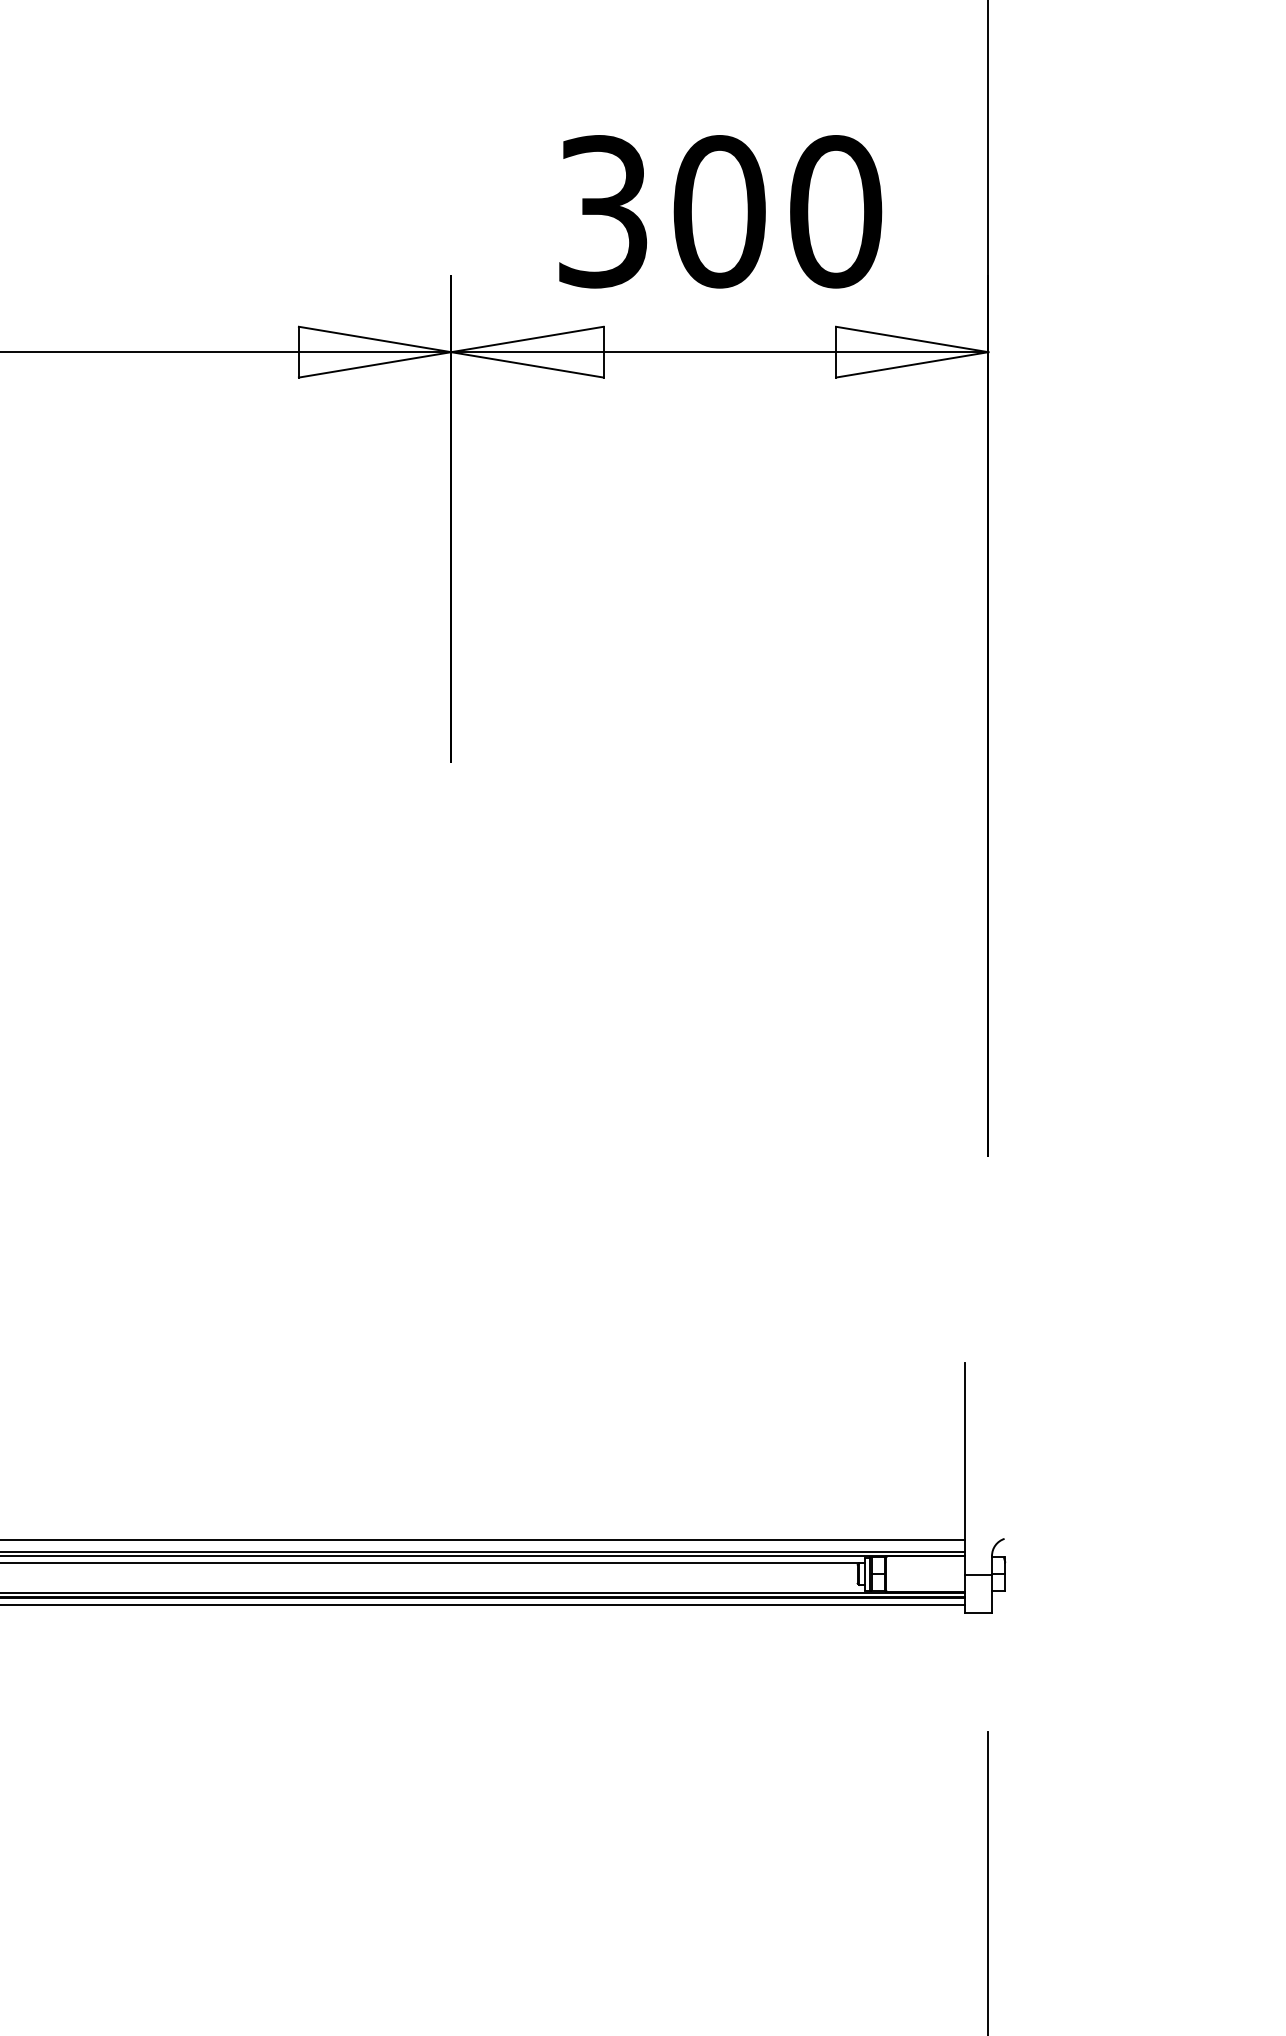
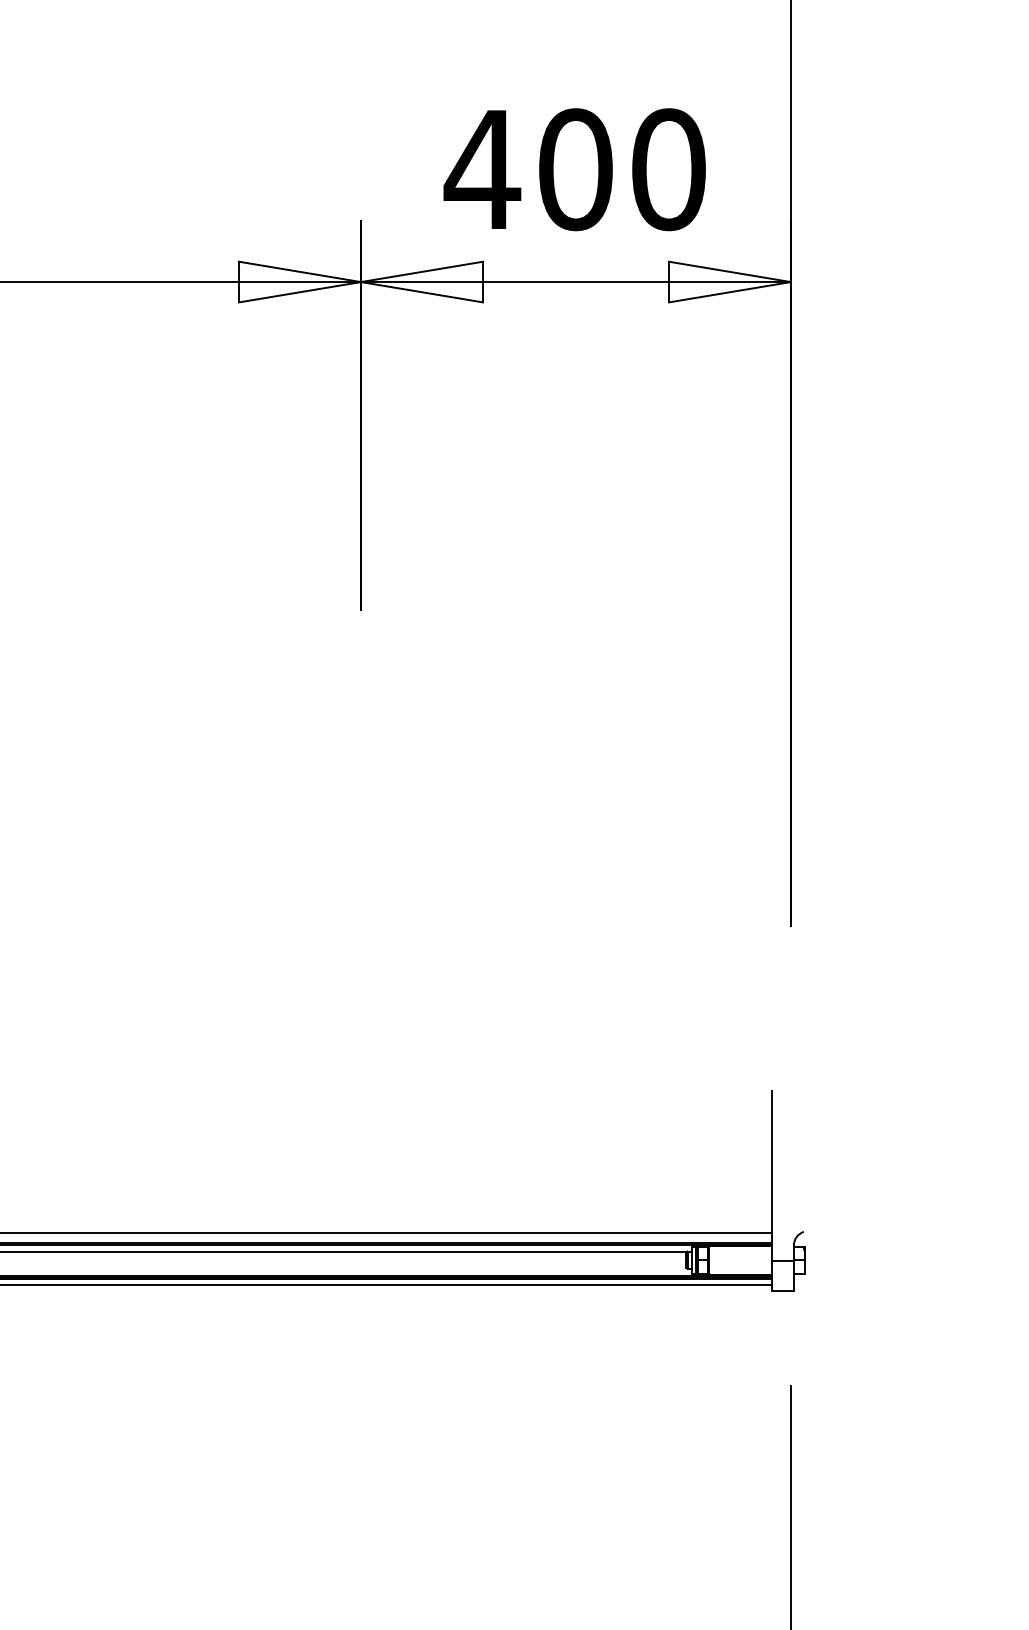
text: (602, 211) -> (482, 169), 300 -> 400

